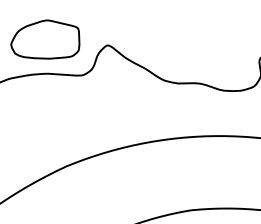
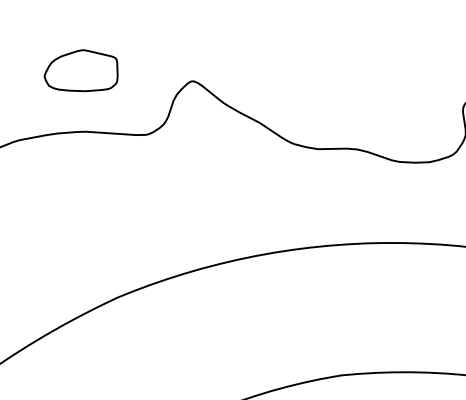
part: (45, 39) -> (81, 70), size x0.6

